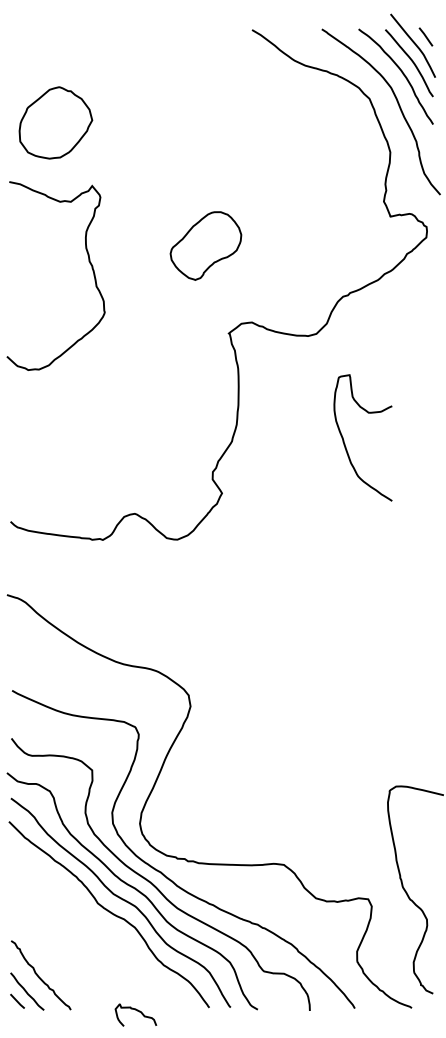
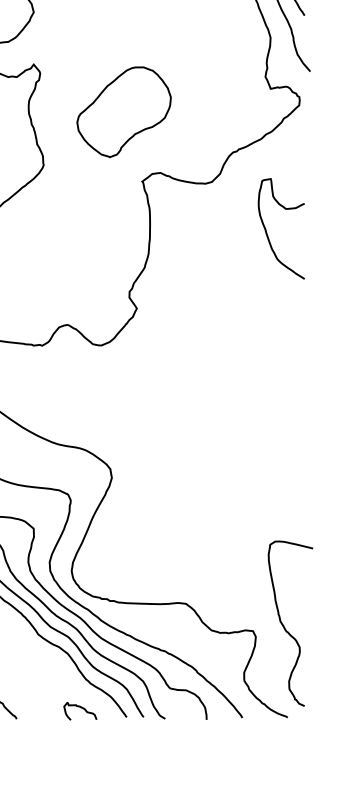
part: (205, 245) -> (123, 111), size x1.67
curve: (345, 443) -> (267, 233), moved
curve: (137, 1011) -> (81, 708), moved

